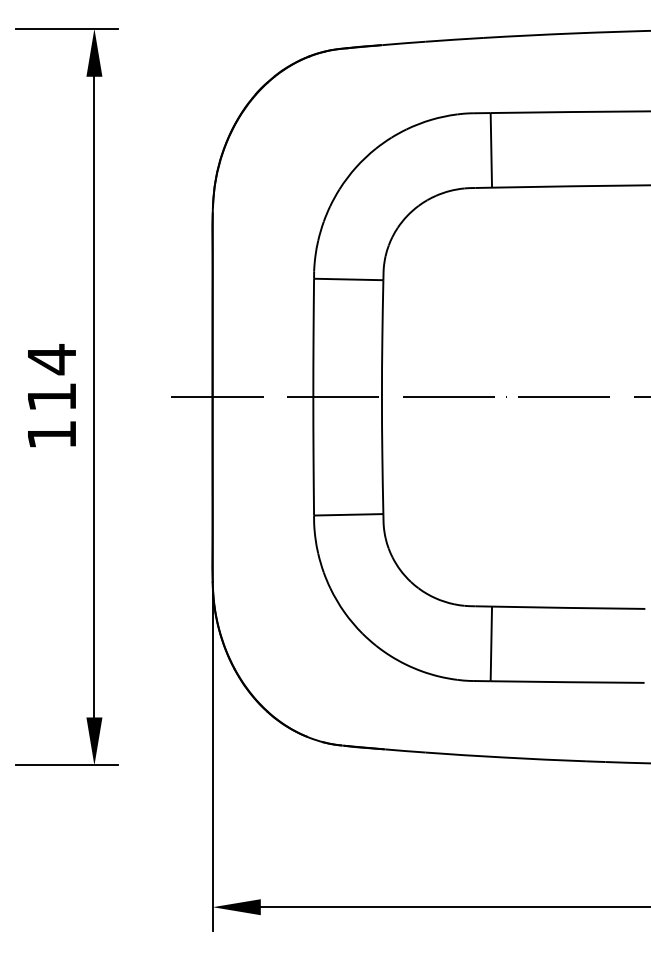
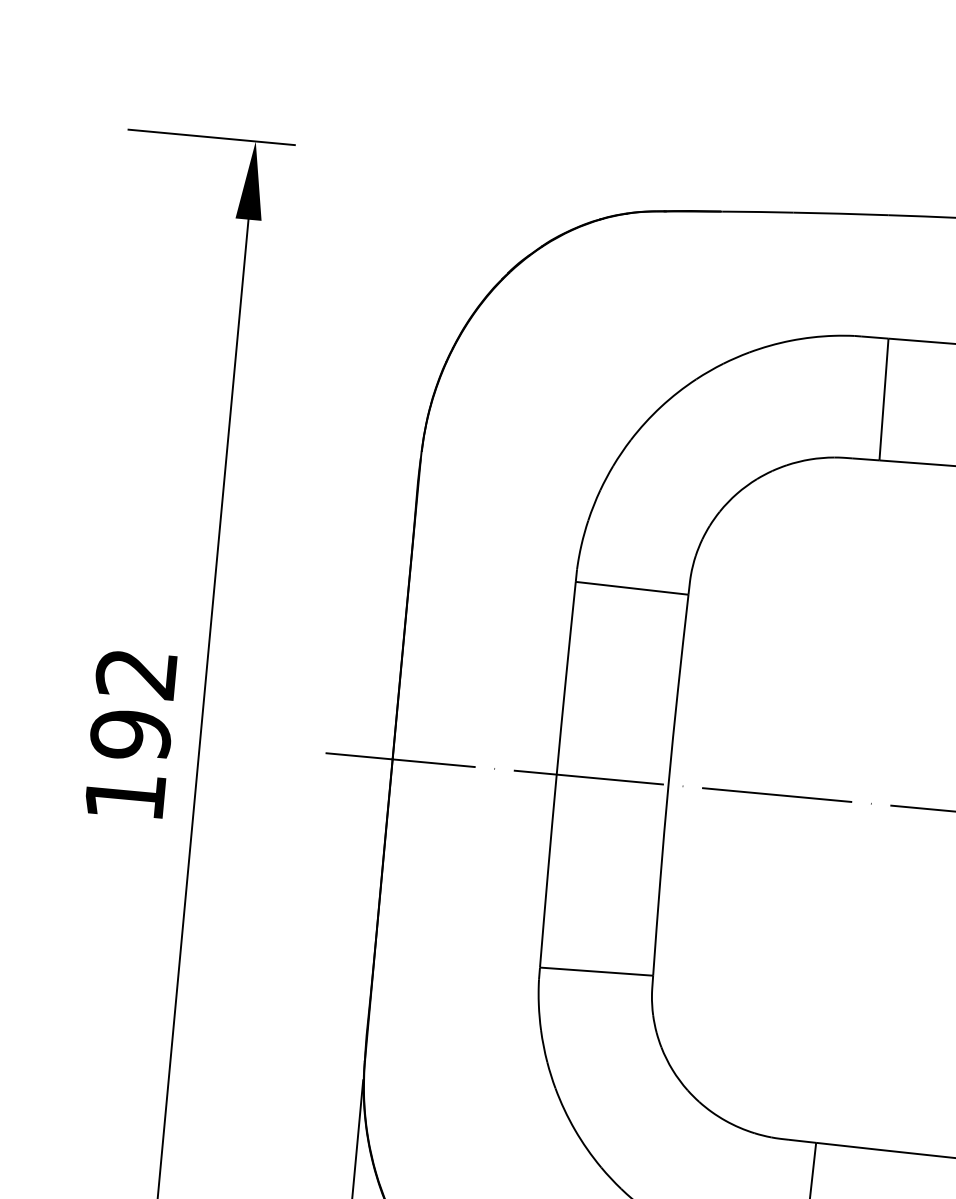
text: (51, 378) -> (132, 704), 114 -> 192

